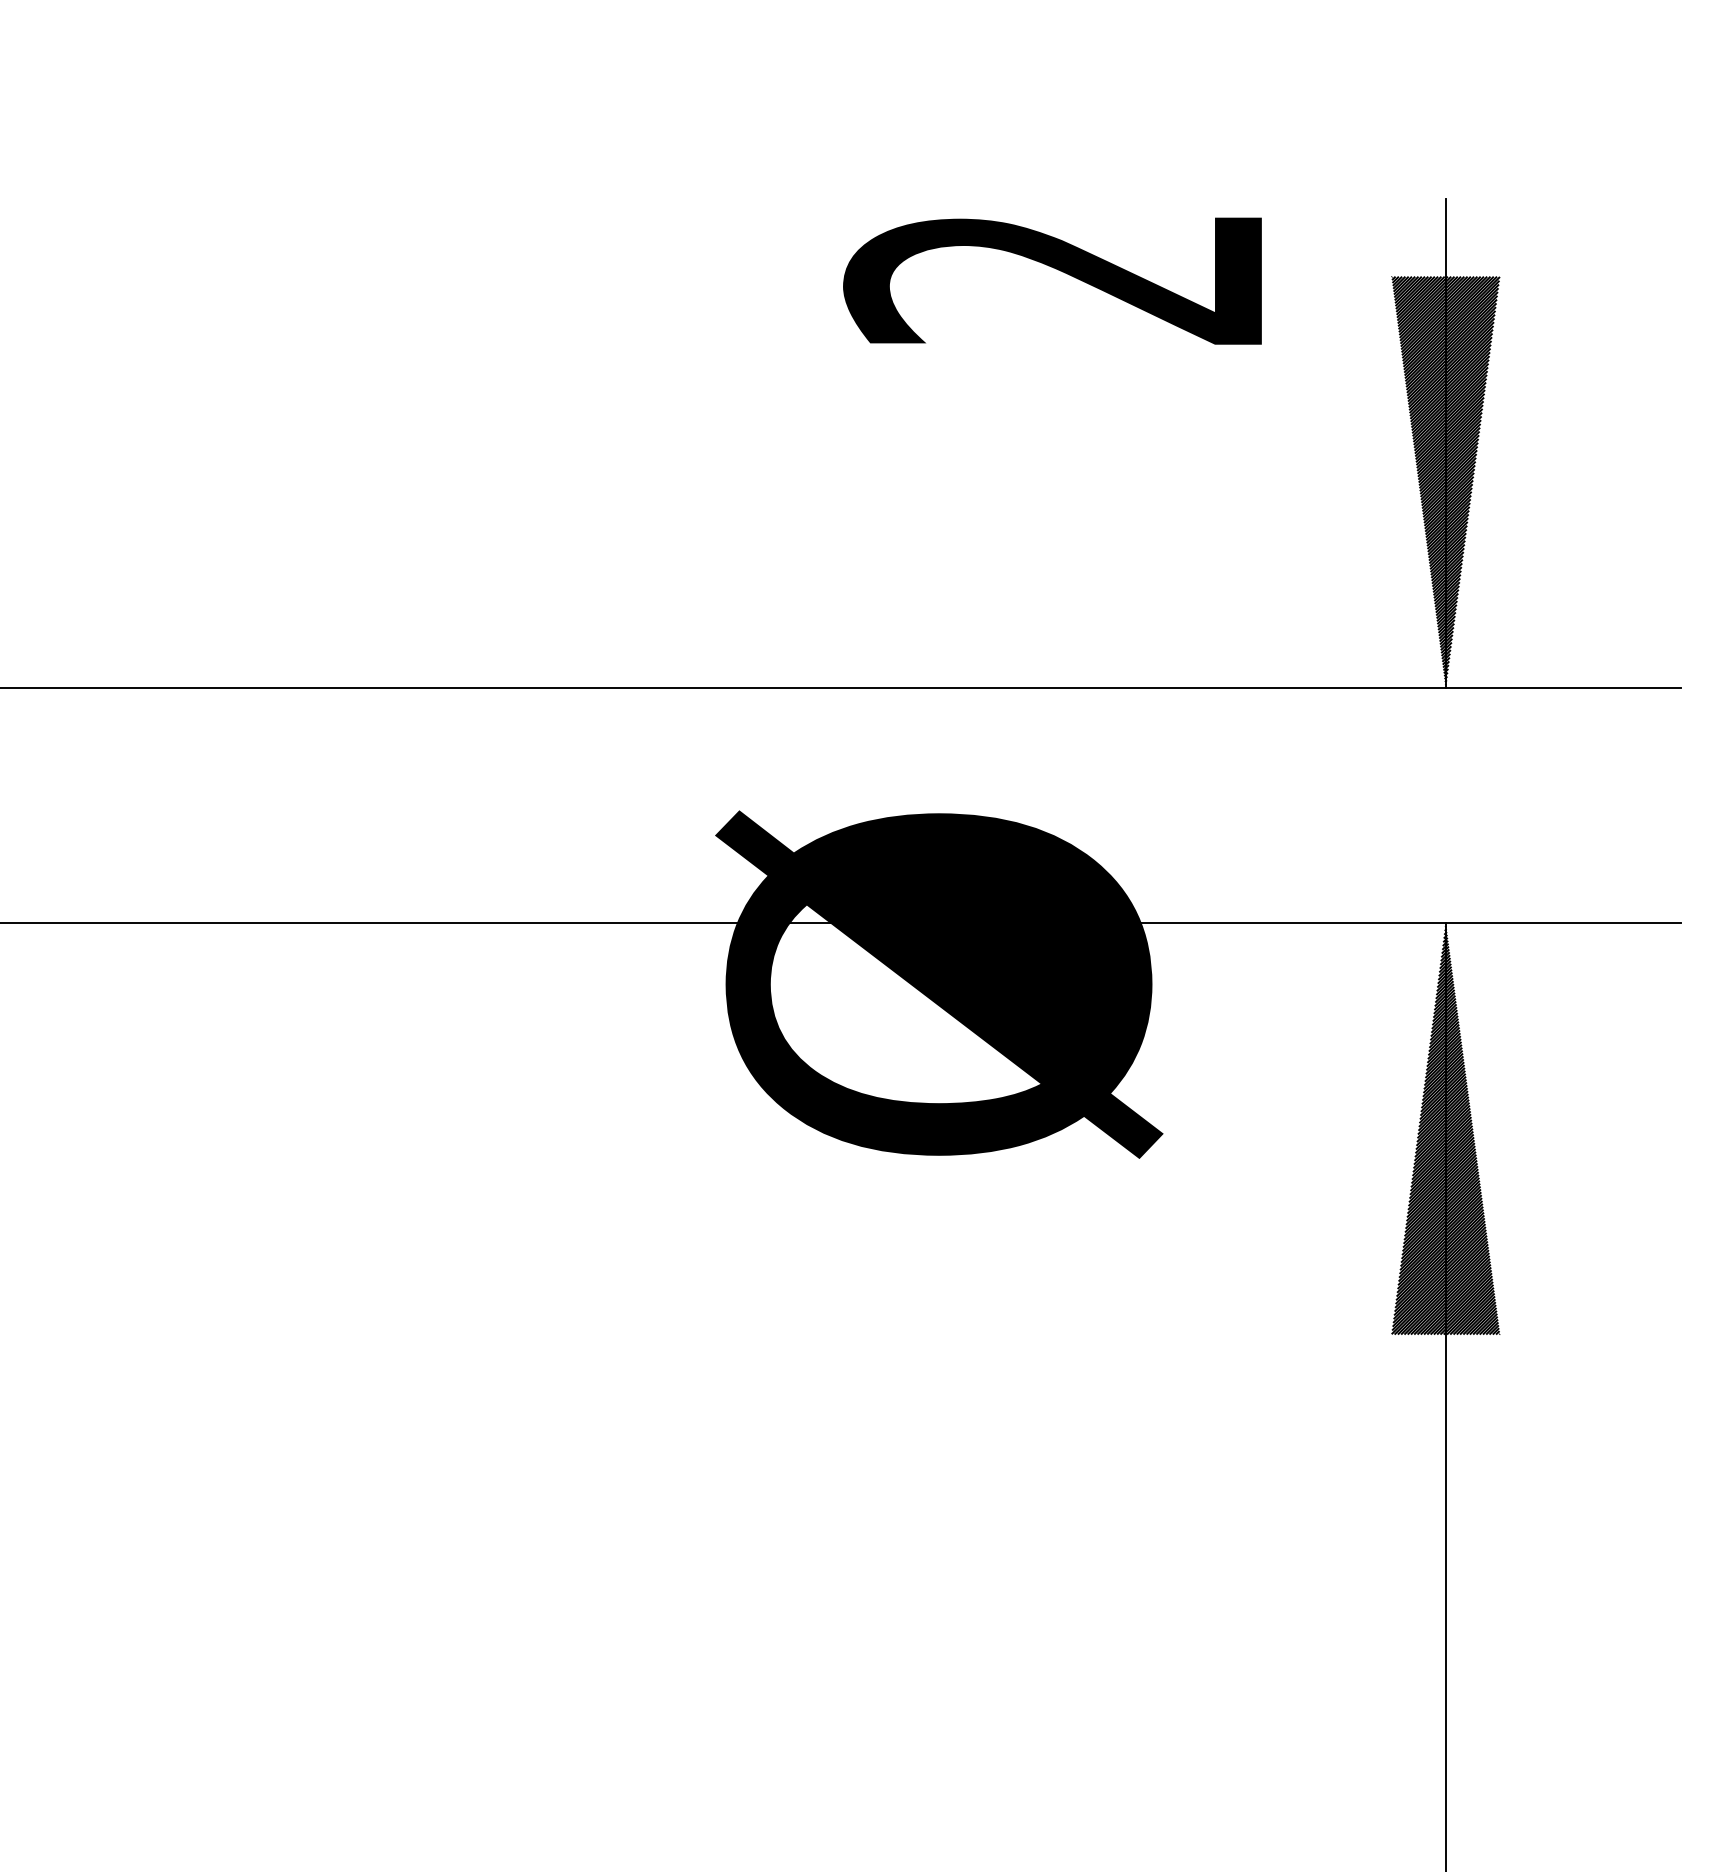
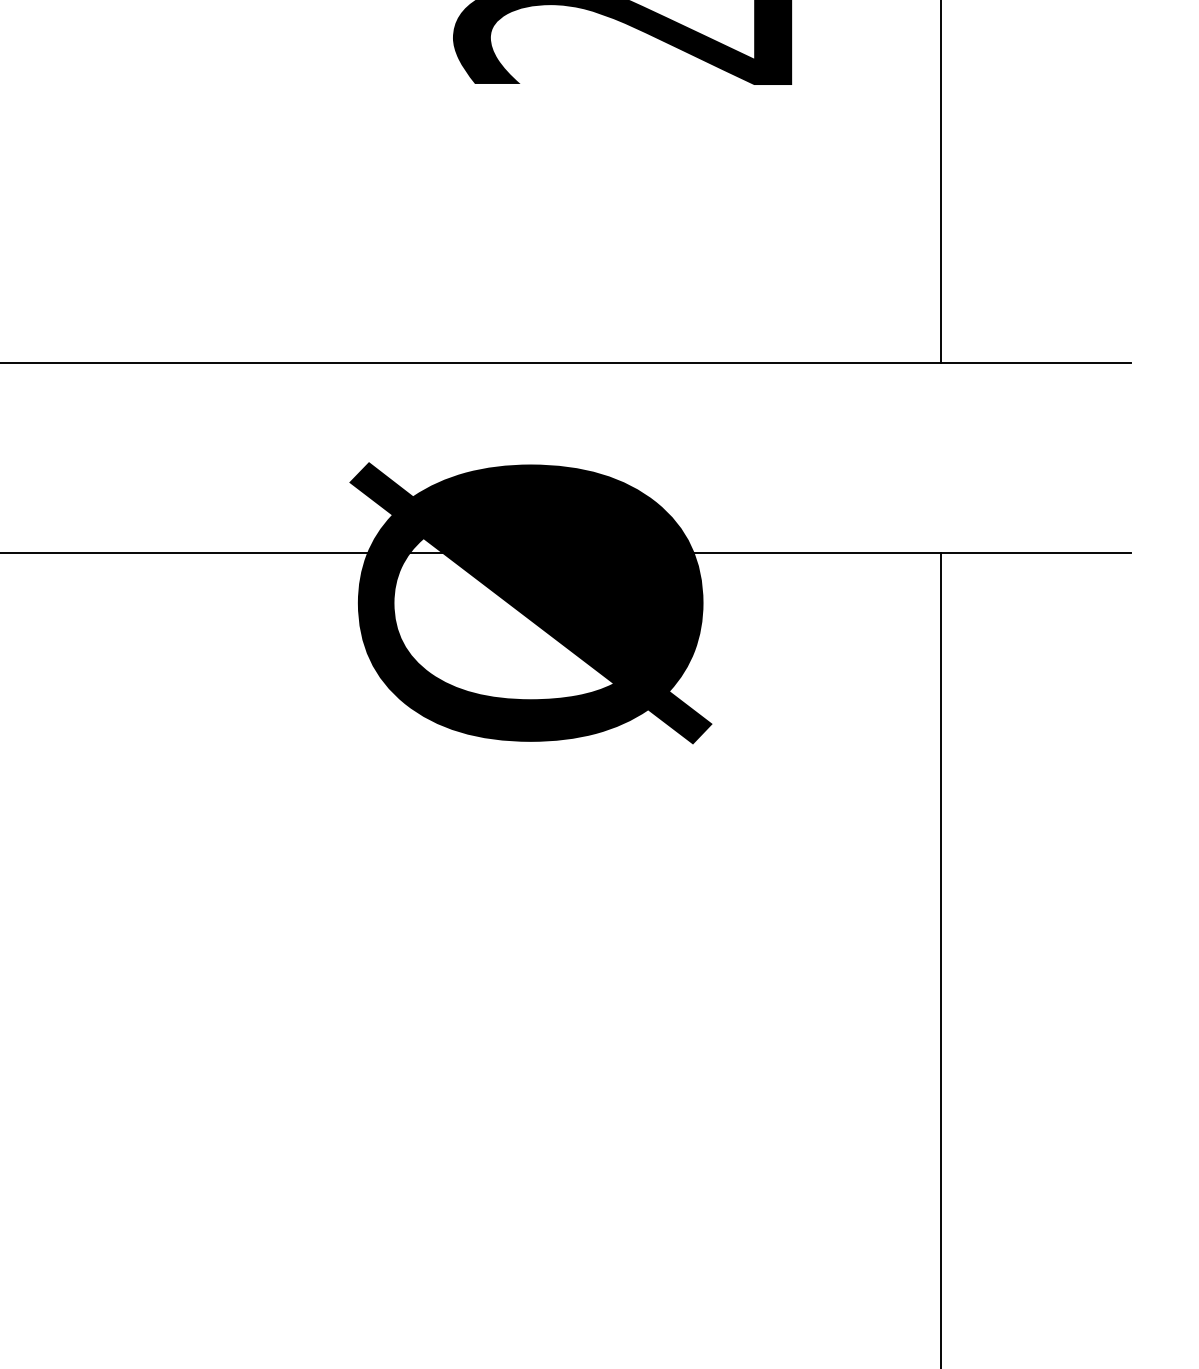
hatch: (1445, 481) -> (940, 195), removed
hatch: (1445, 1128) -> (940, 719), removed

